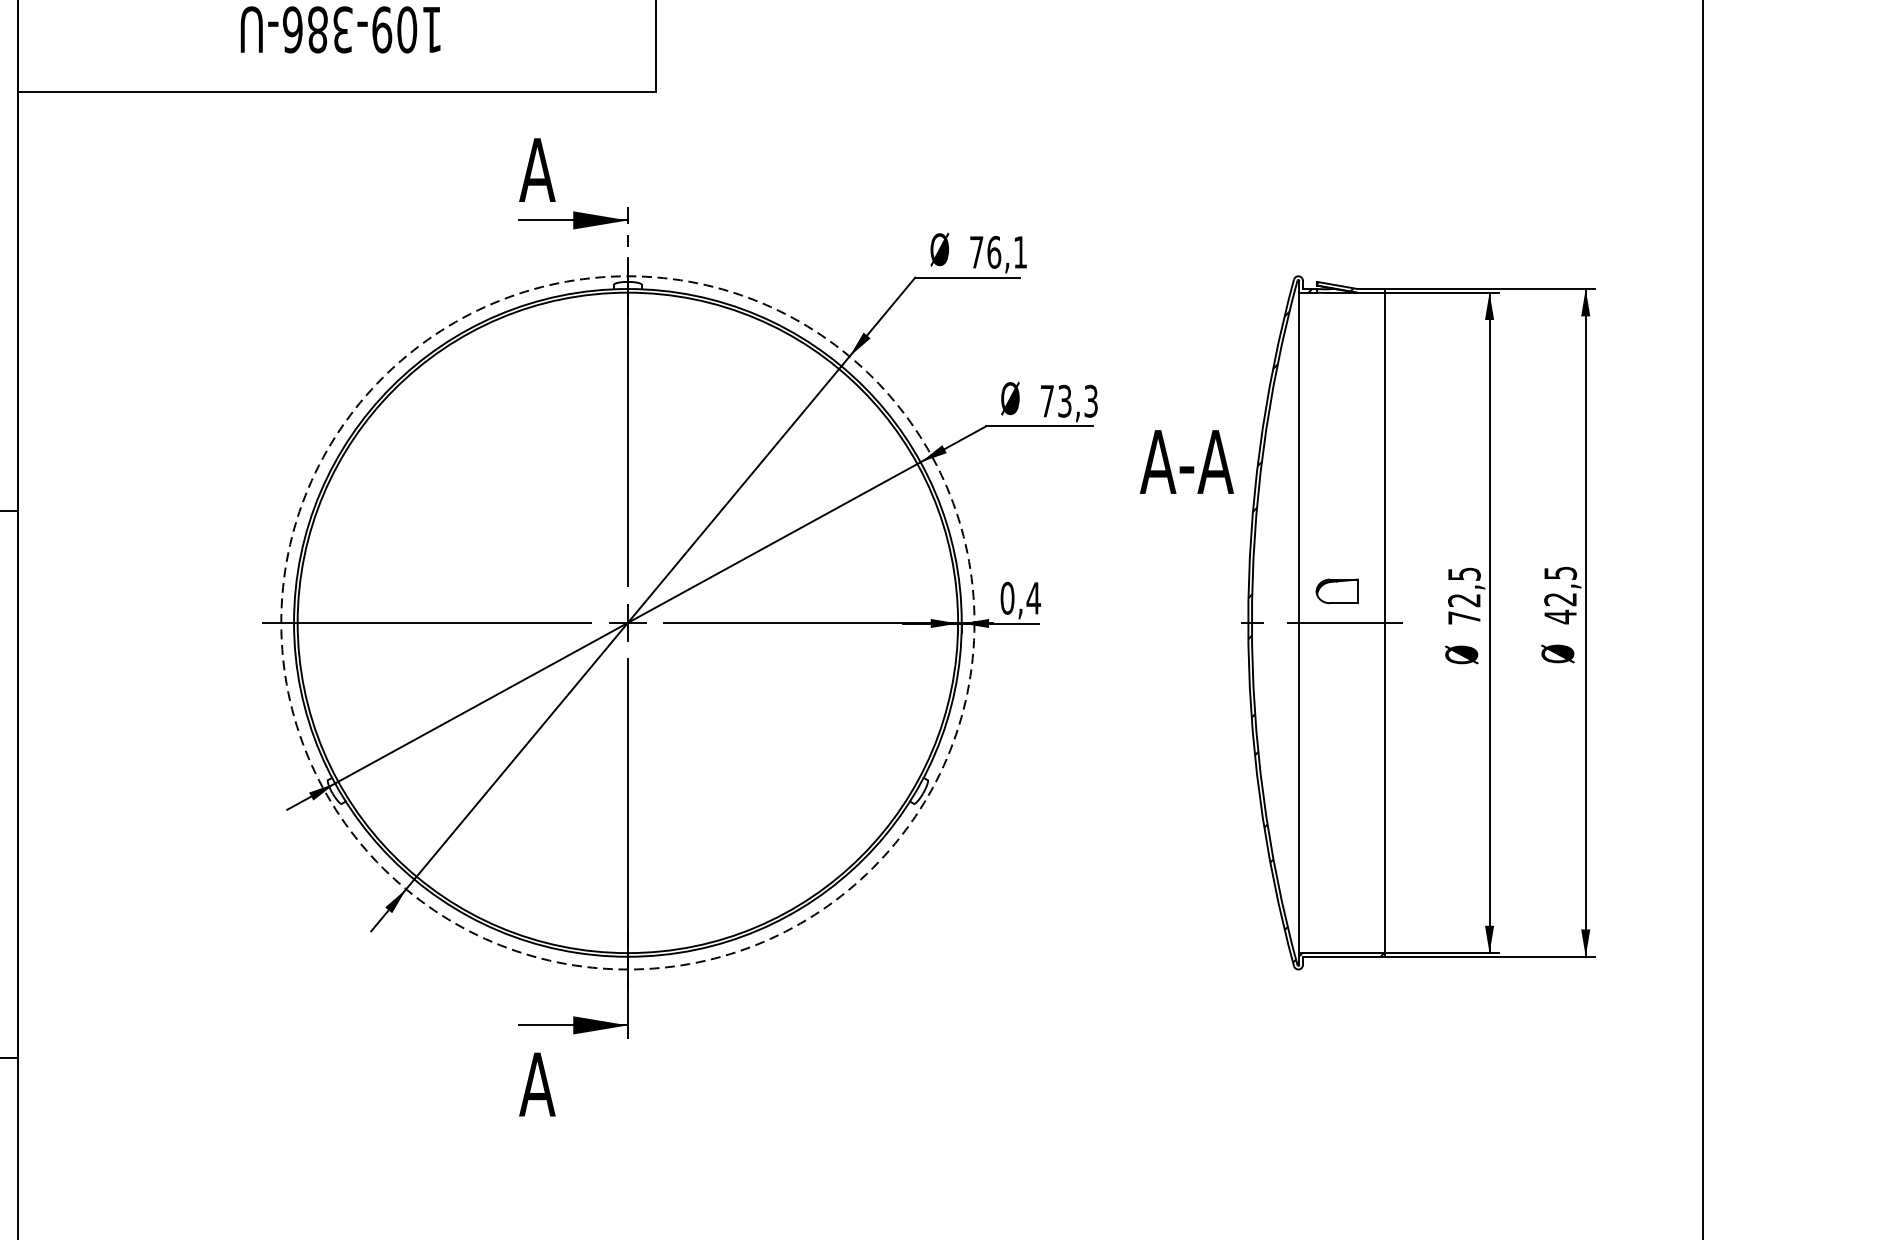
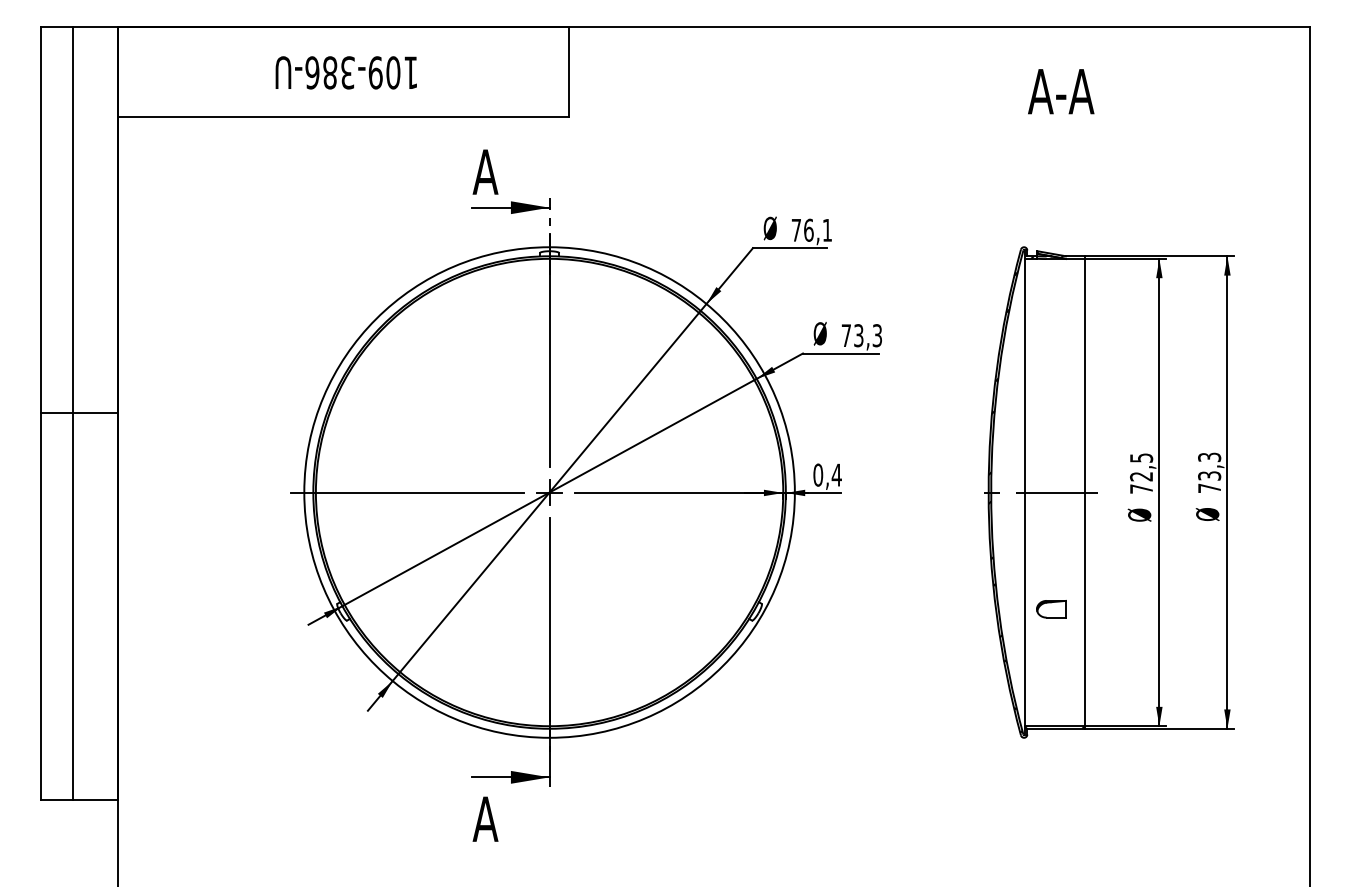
text: (1187, 461) -> (1061, 91), moved
part: (1337, 591) -> (1051, 609), moved
text: (1560, 594) -> (1209, 472), 42,5 -> 73,3
circle: (627, 622) -> (549, 492), dashed -> solid

